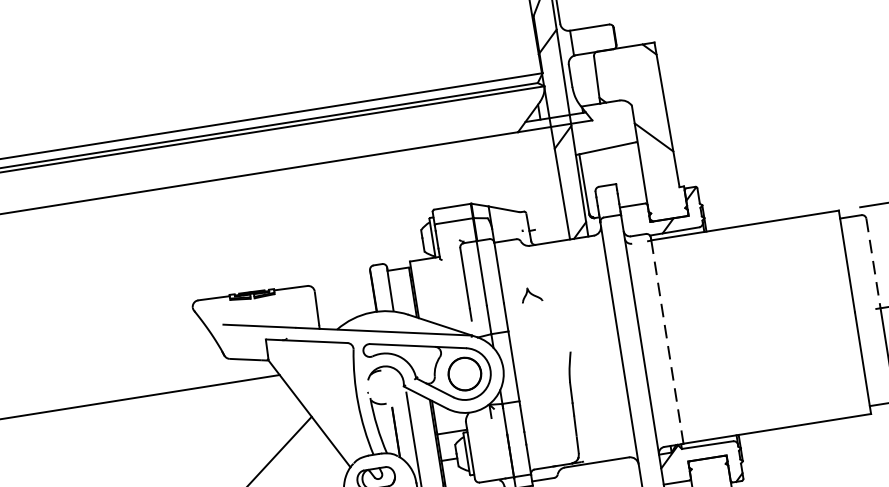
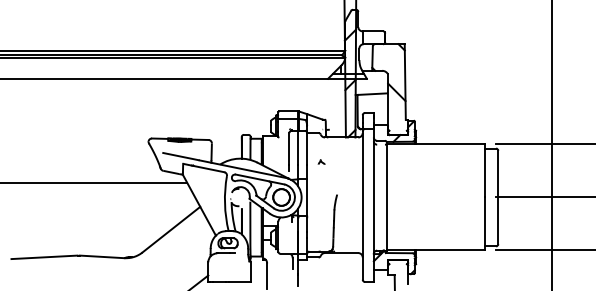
line: (873, 264) -> (498, 174), dashed -> solid
part: (530, 292) -> (321, 161), size x0.62
line: (668, 343) -> (387, 198), dashed -> solid

